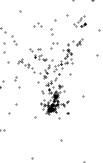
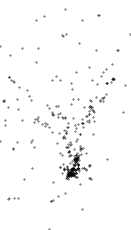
part: (79, 21) -> (103, 74), size x1.67
part: (17, 82) -> (32, 143), size x0.62
part: (39, 130) -> (58, 197), added

